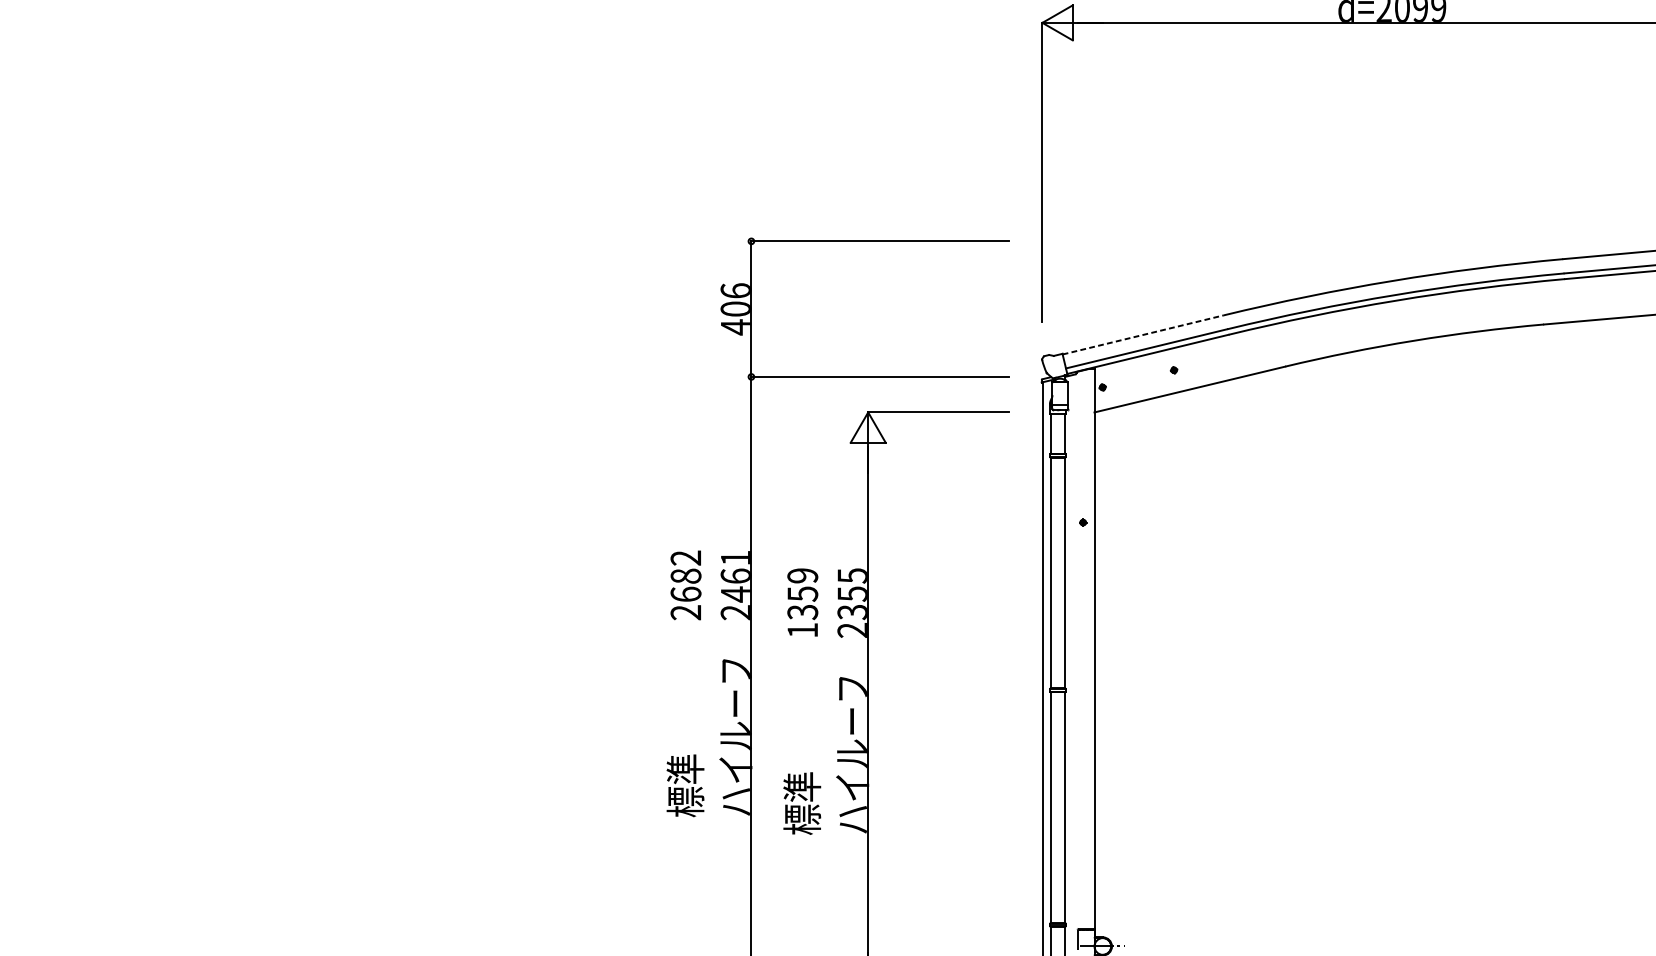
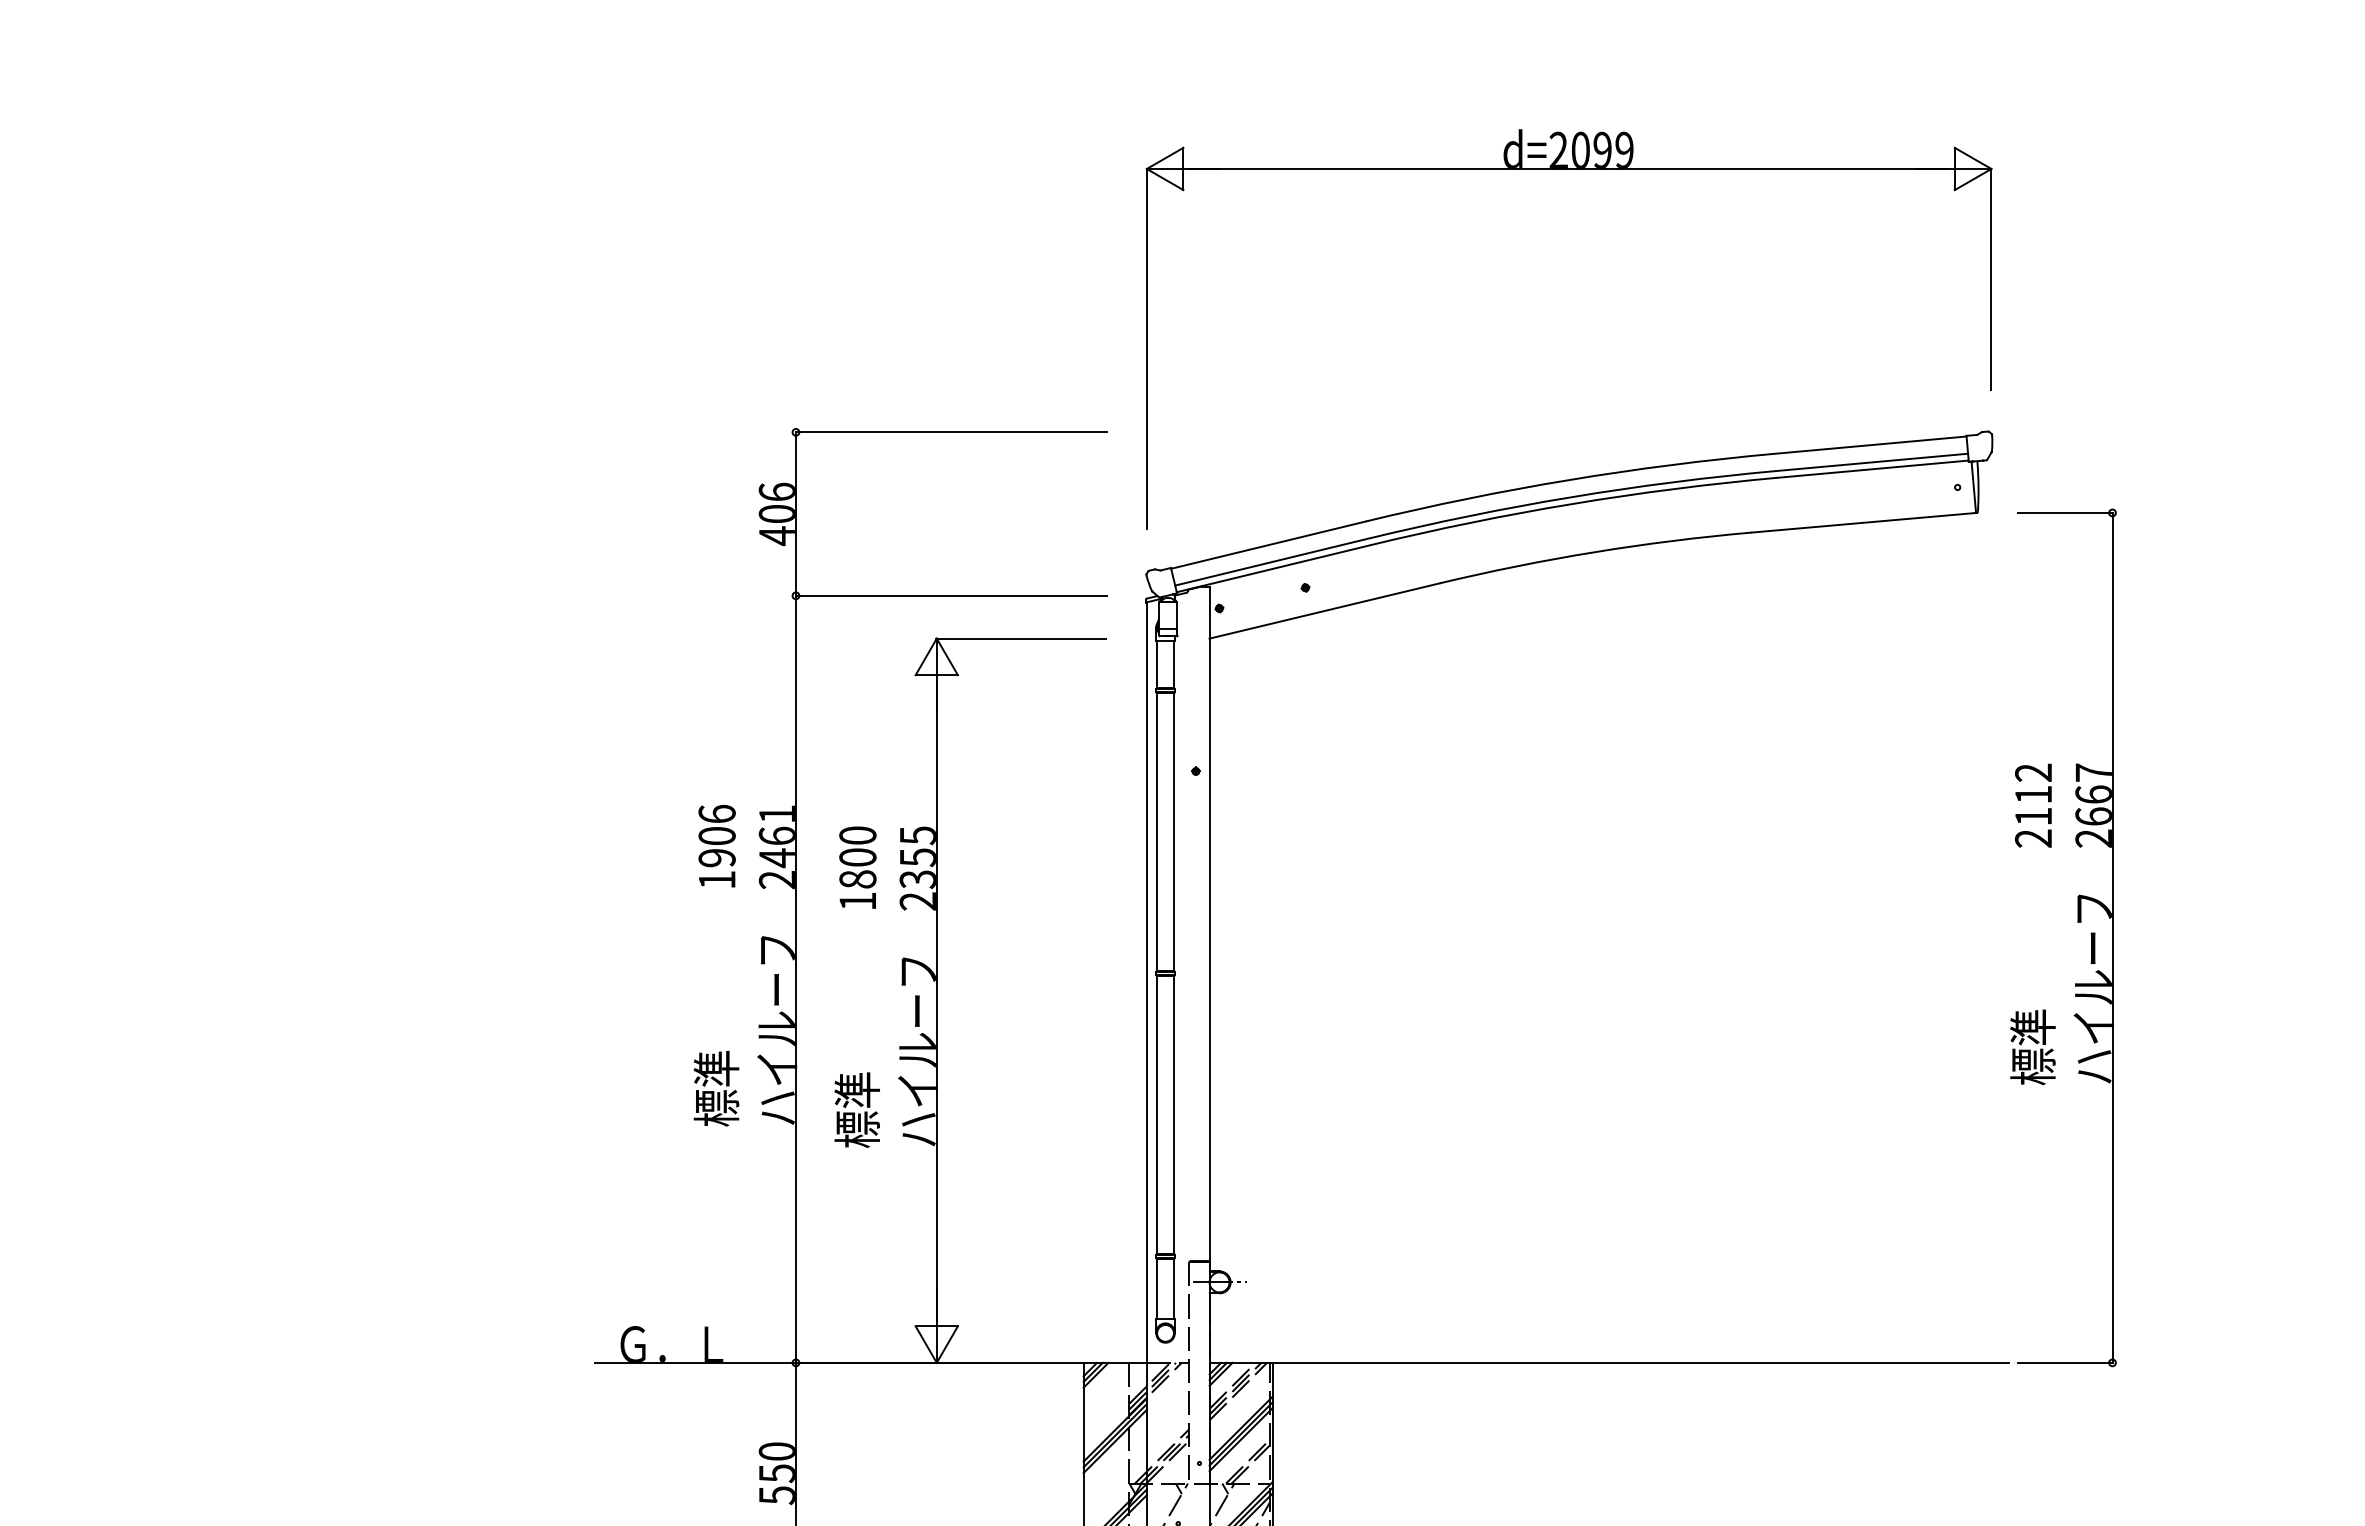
line: (1143, 335) -> (1268, 545), dashed -> solid
text: (685, 584) -> (716, 846), 2682 -> 1906
text: (802, 594) -> (857, 857), 1359 -> 1800

